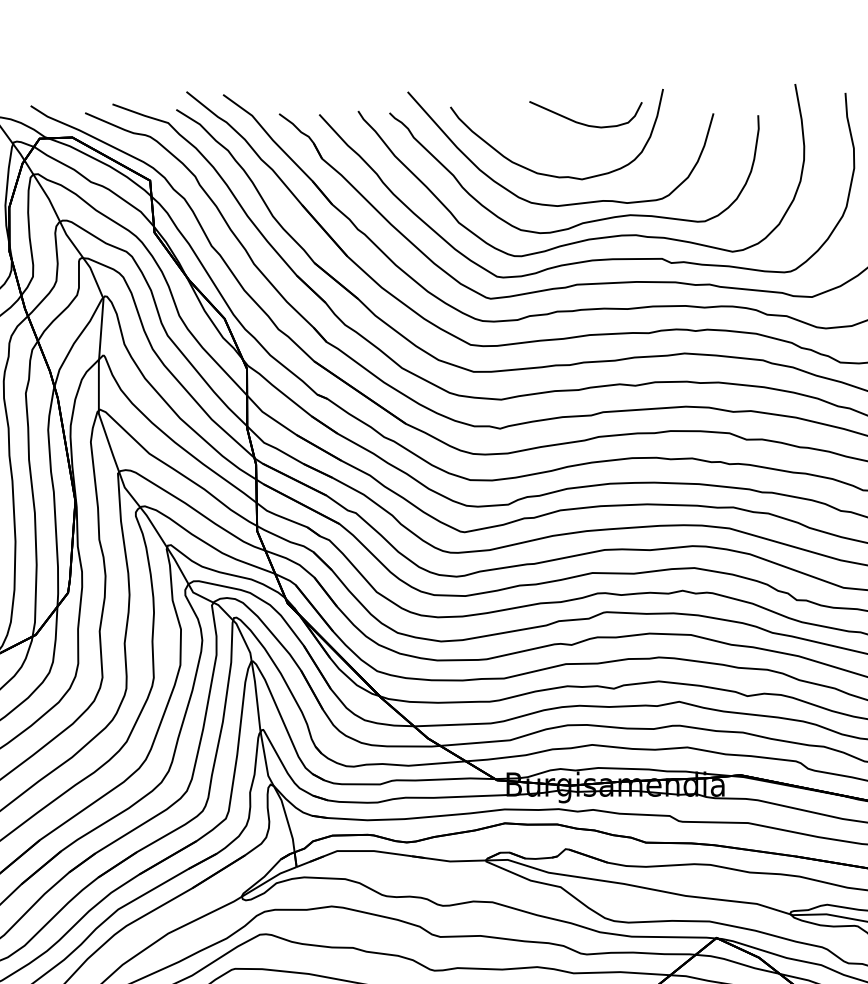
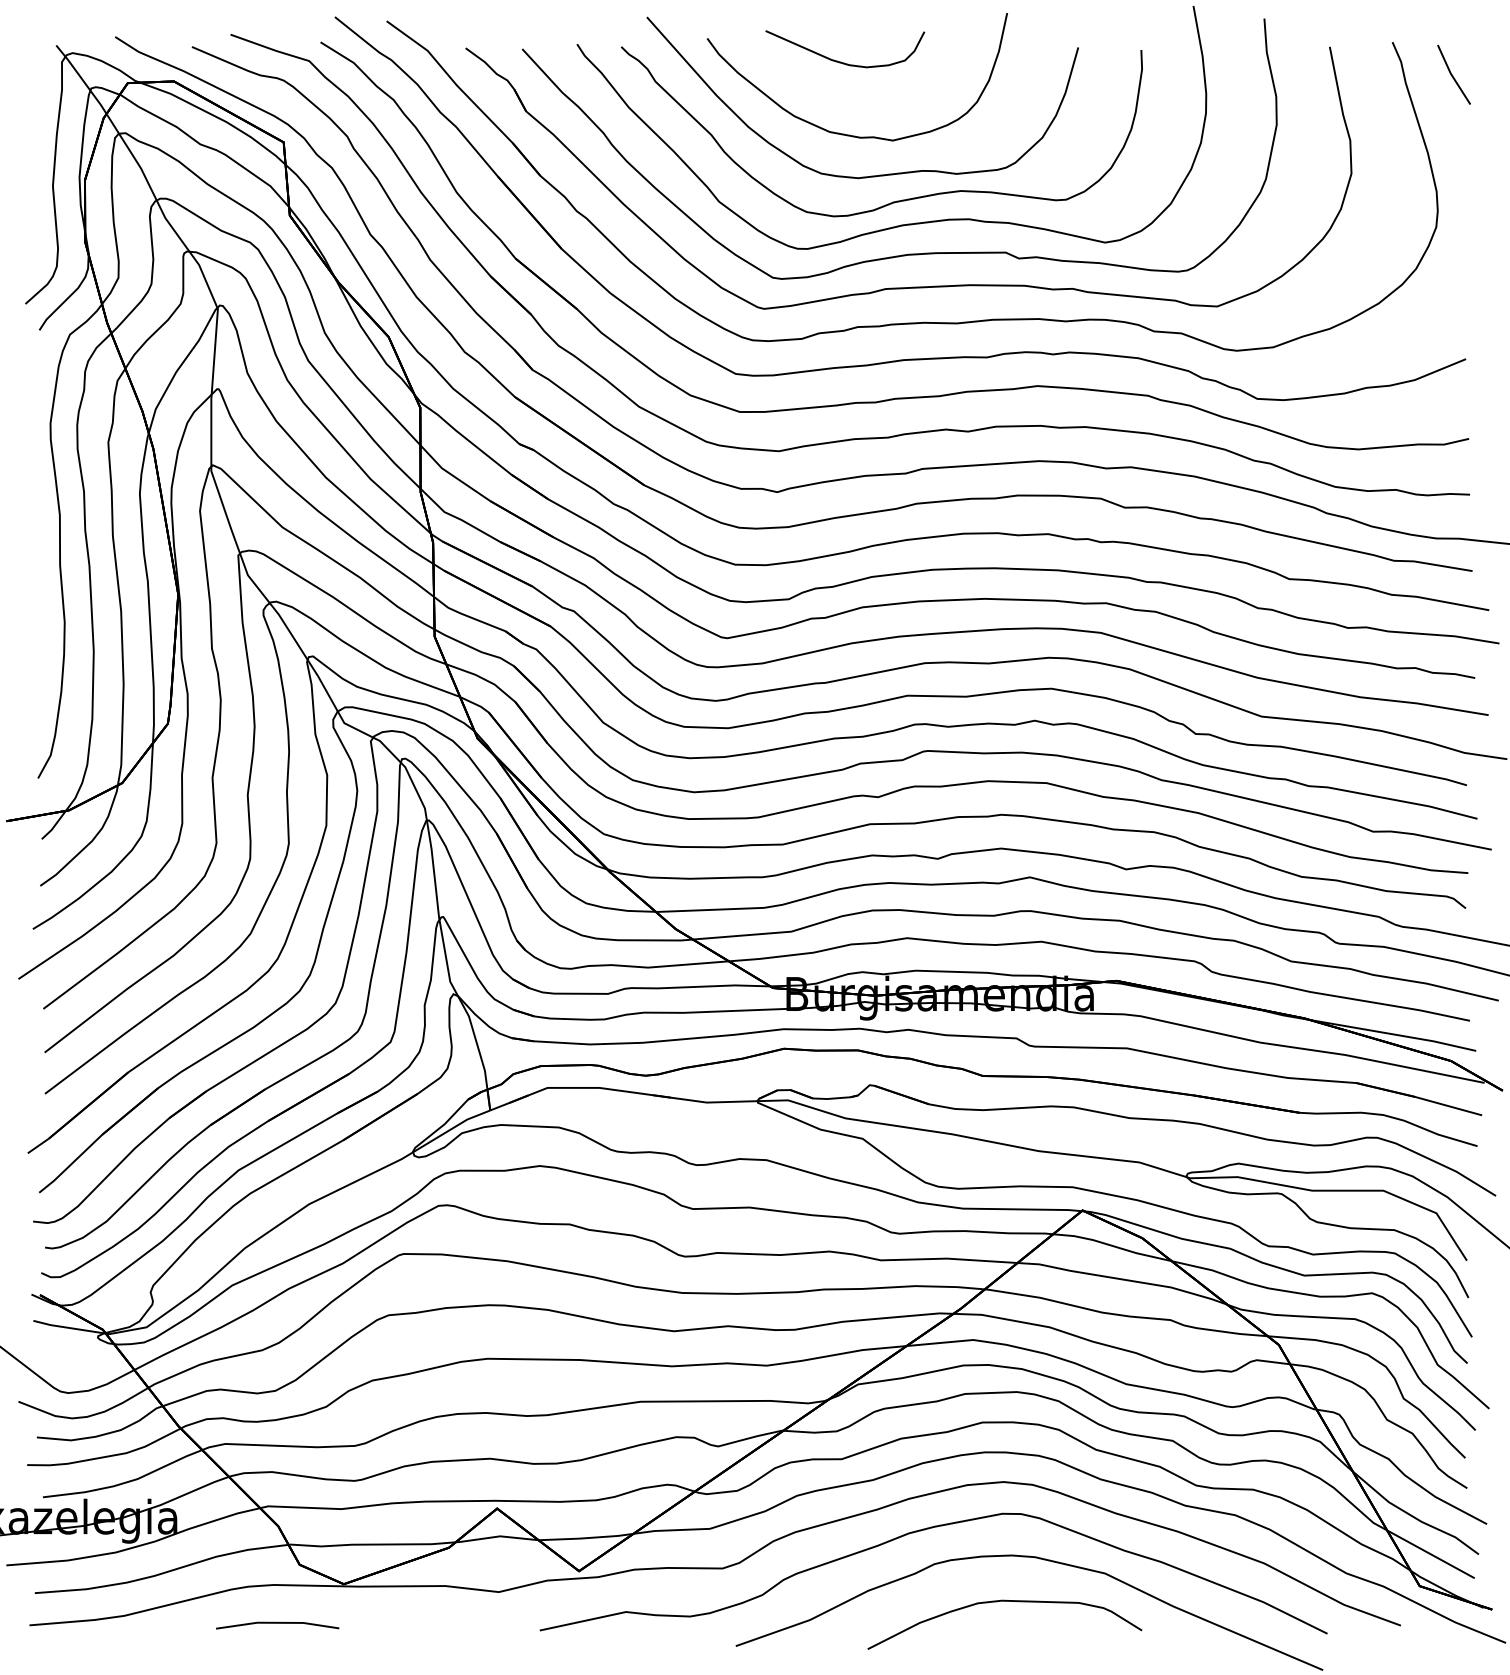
part: (583, 123) -> (841, 61), moved

